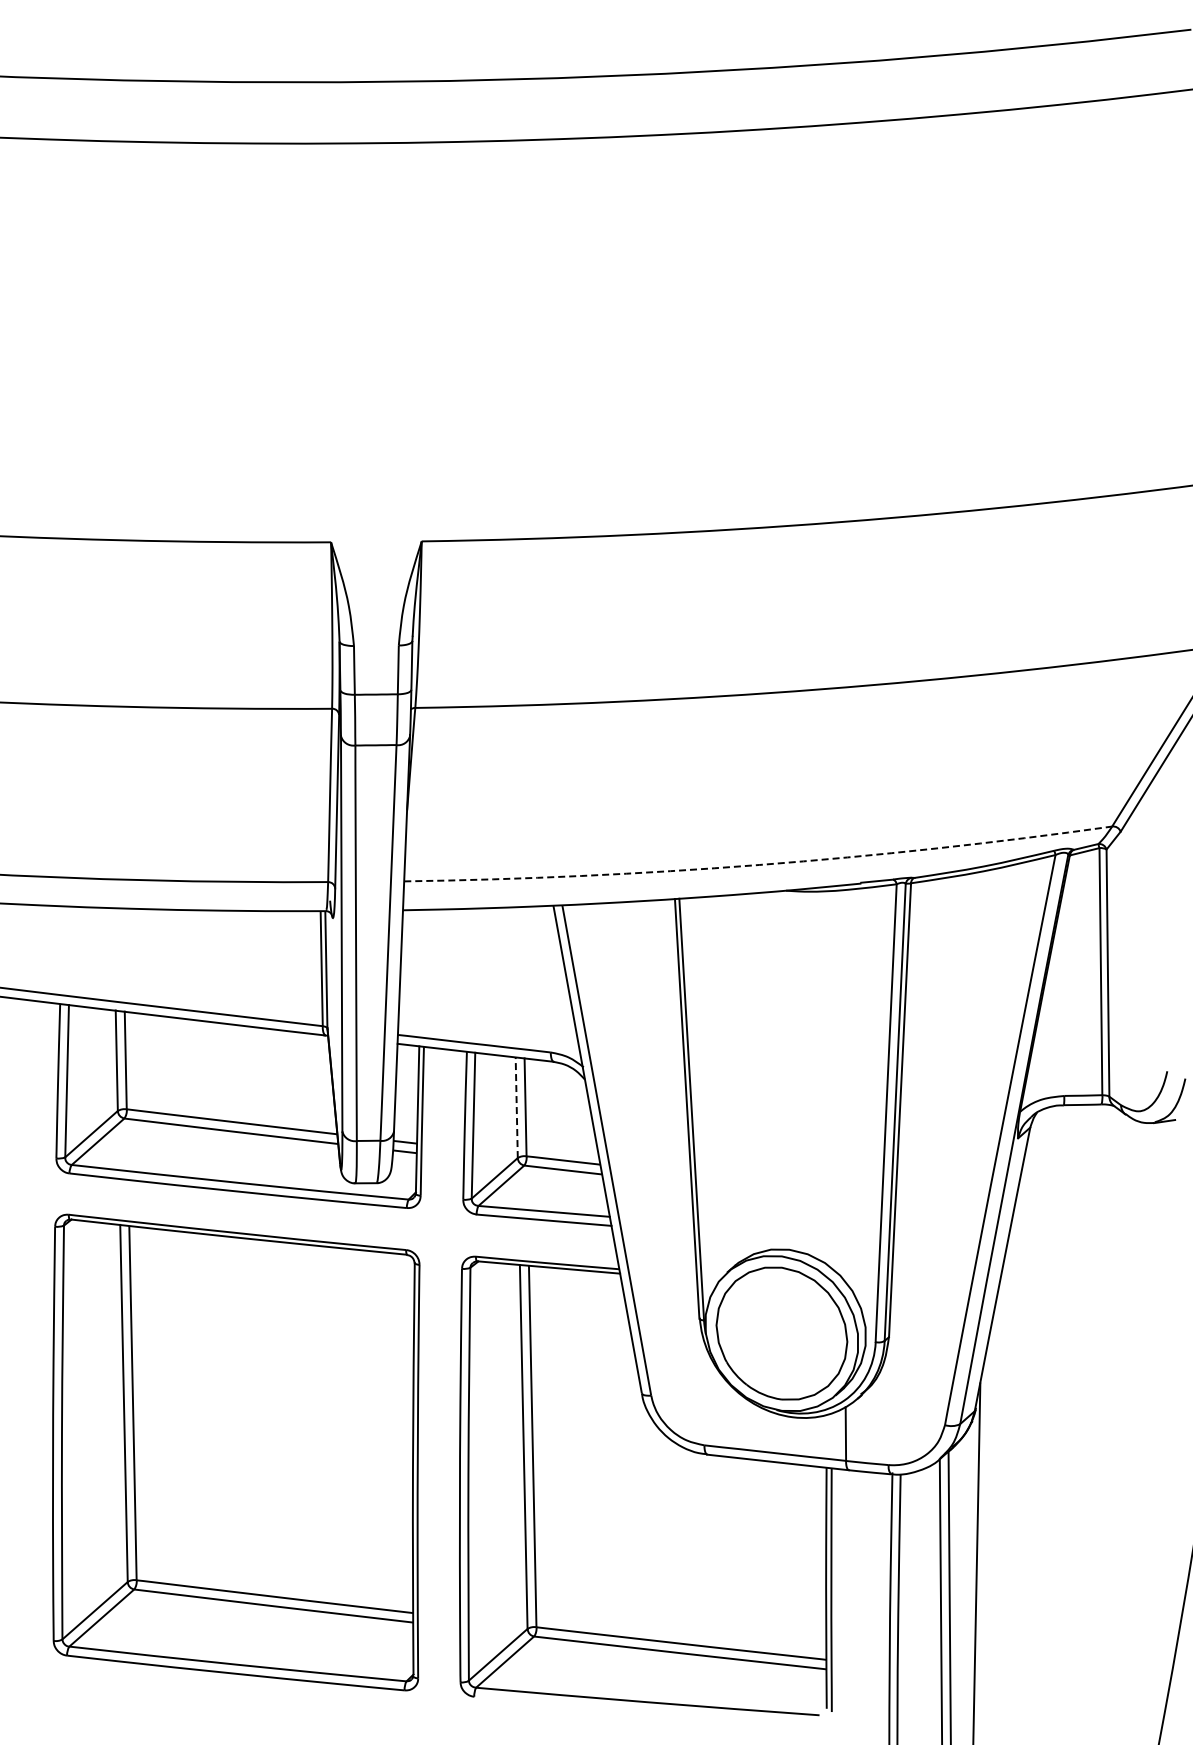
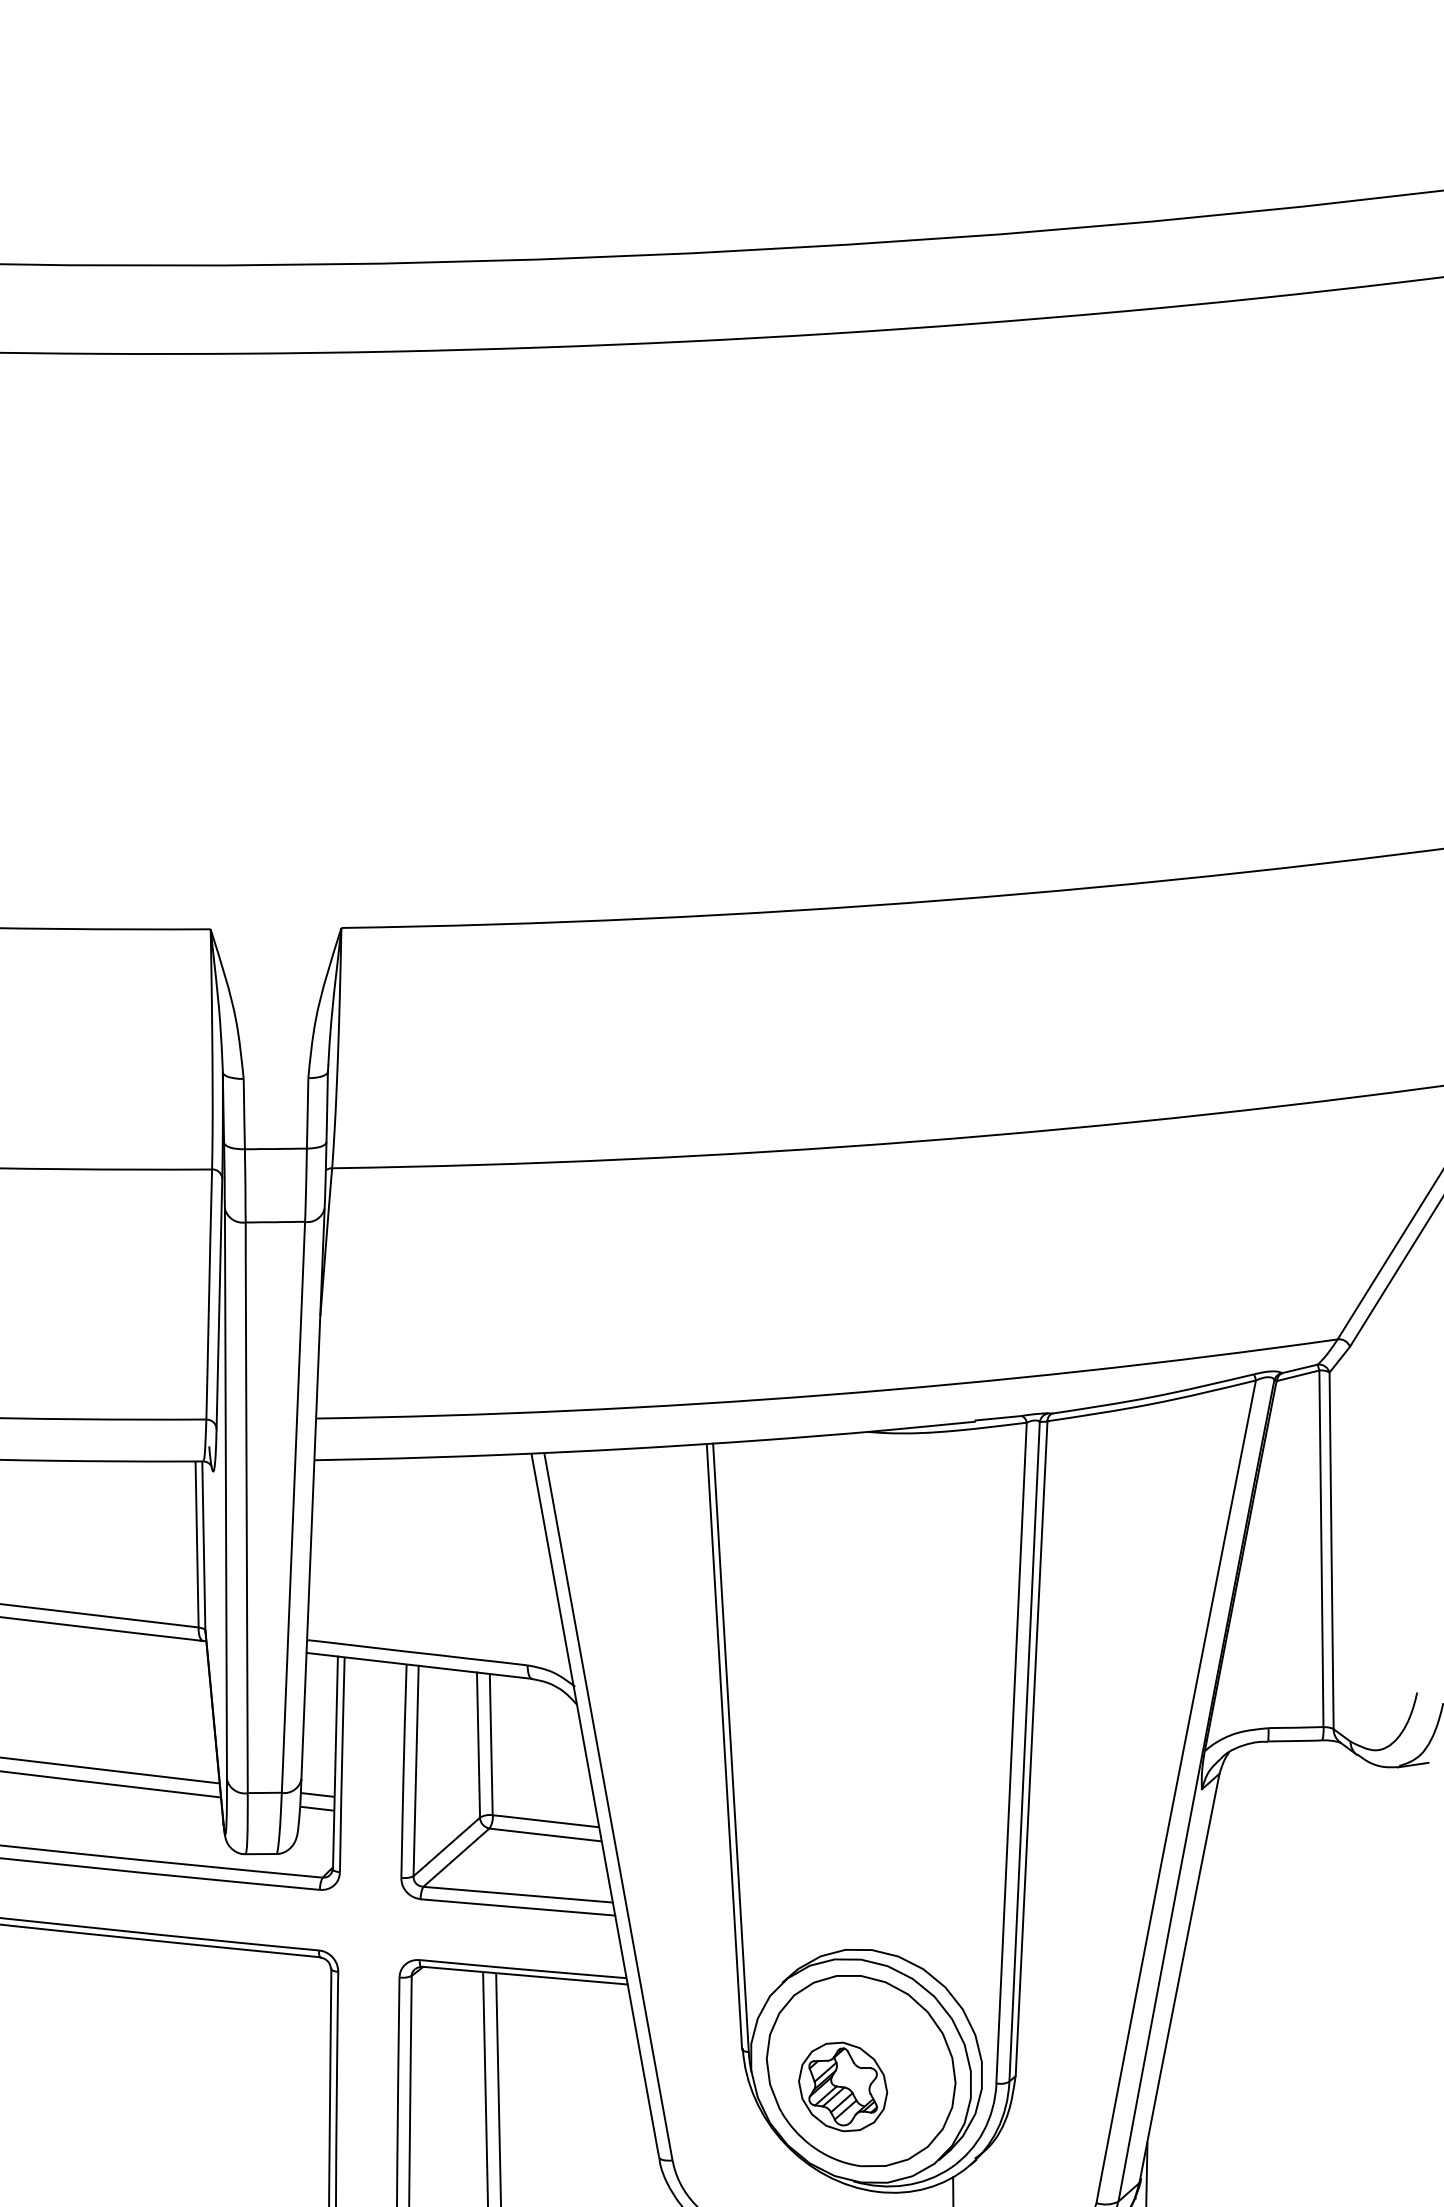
arc: (759, 865) -> (828, 1395), dashed -> solid
line: (516, 1107) -> (478, 1744), dashed -> solid
part: (769, 1344) -> (843, 2086), added

